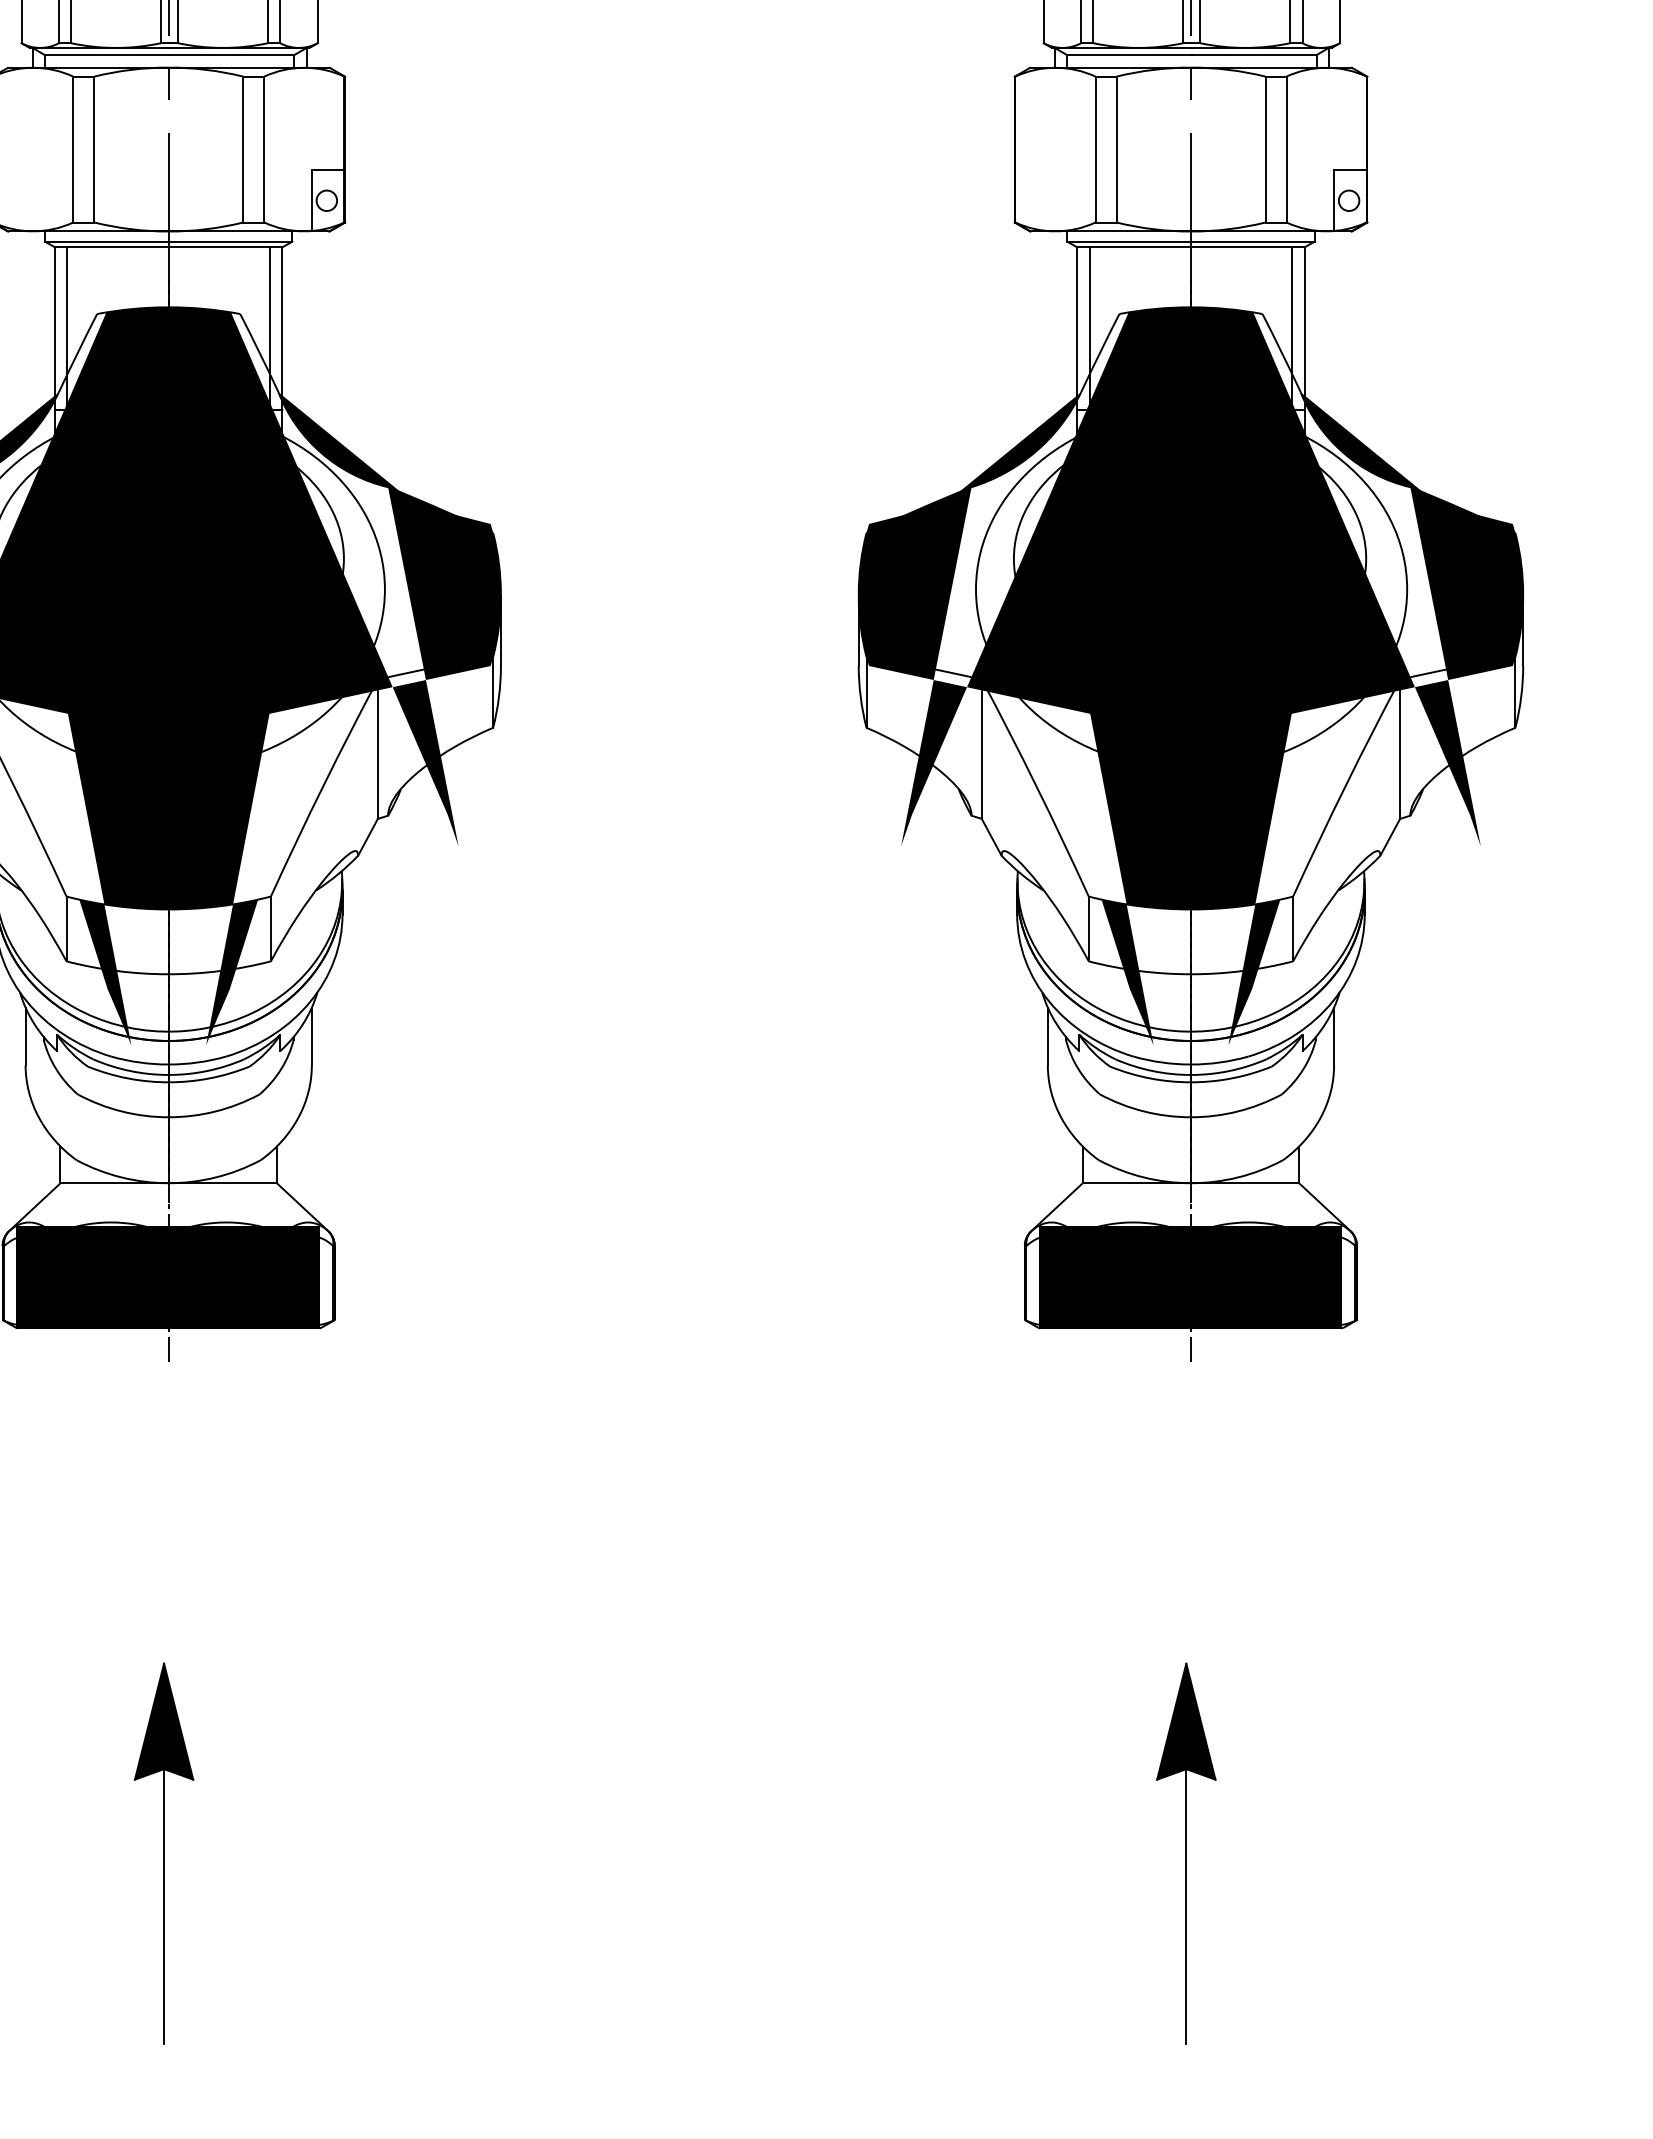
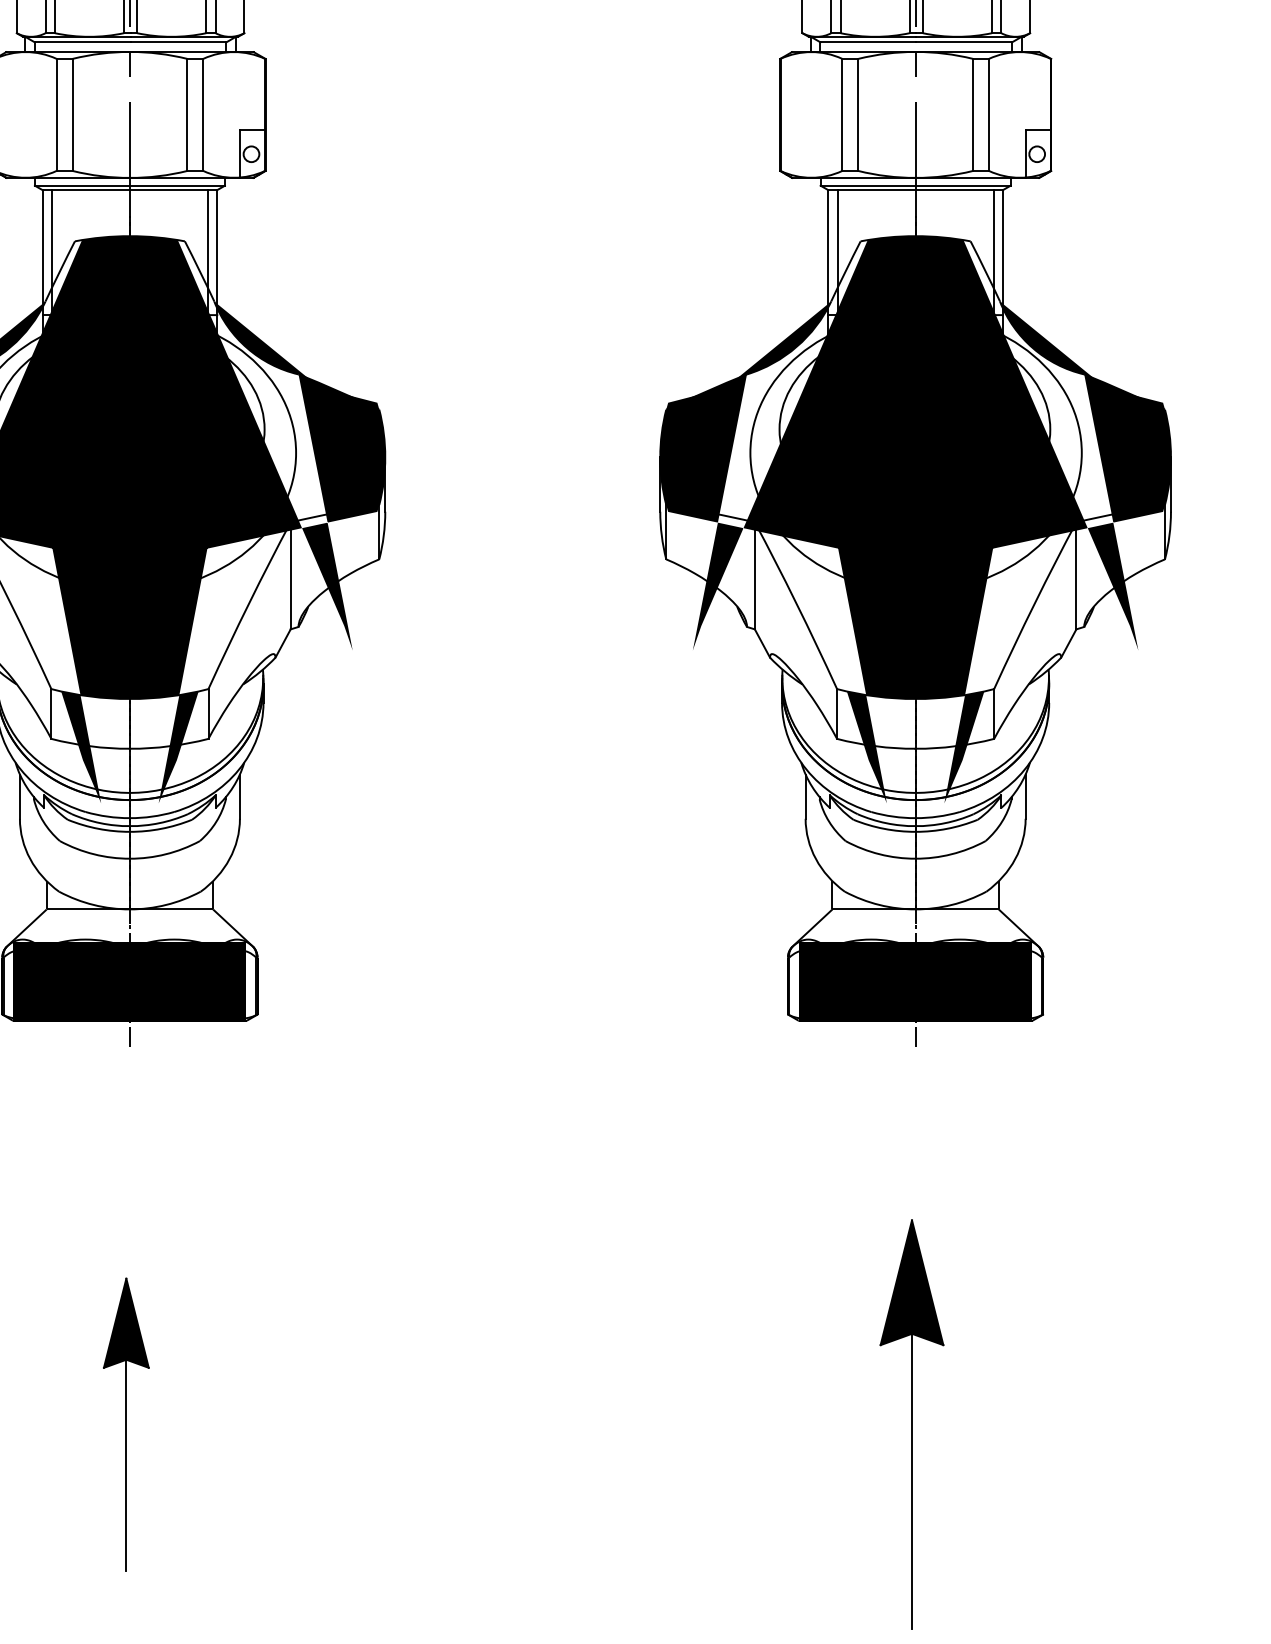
part: (1186, 1853) -> (912, 1424), size x1.4

